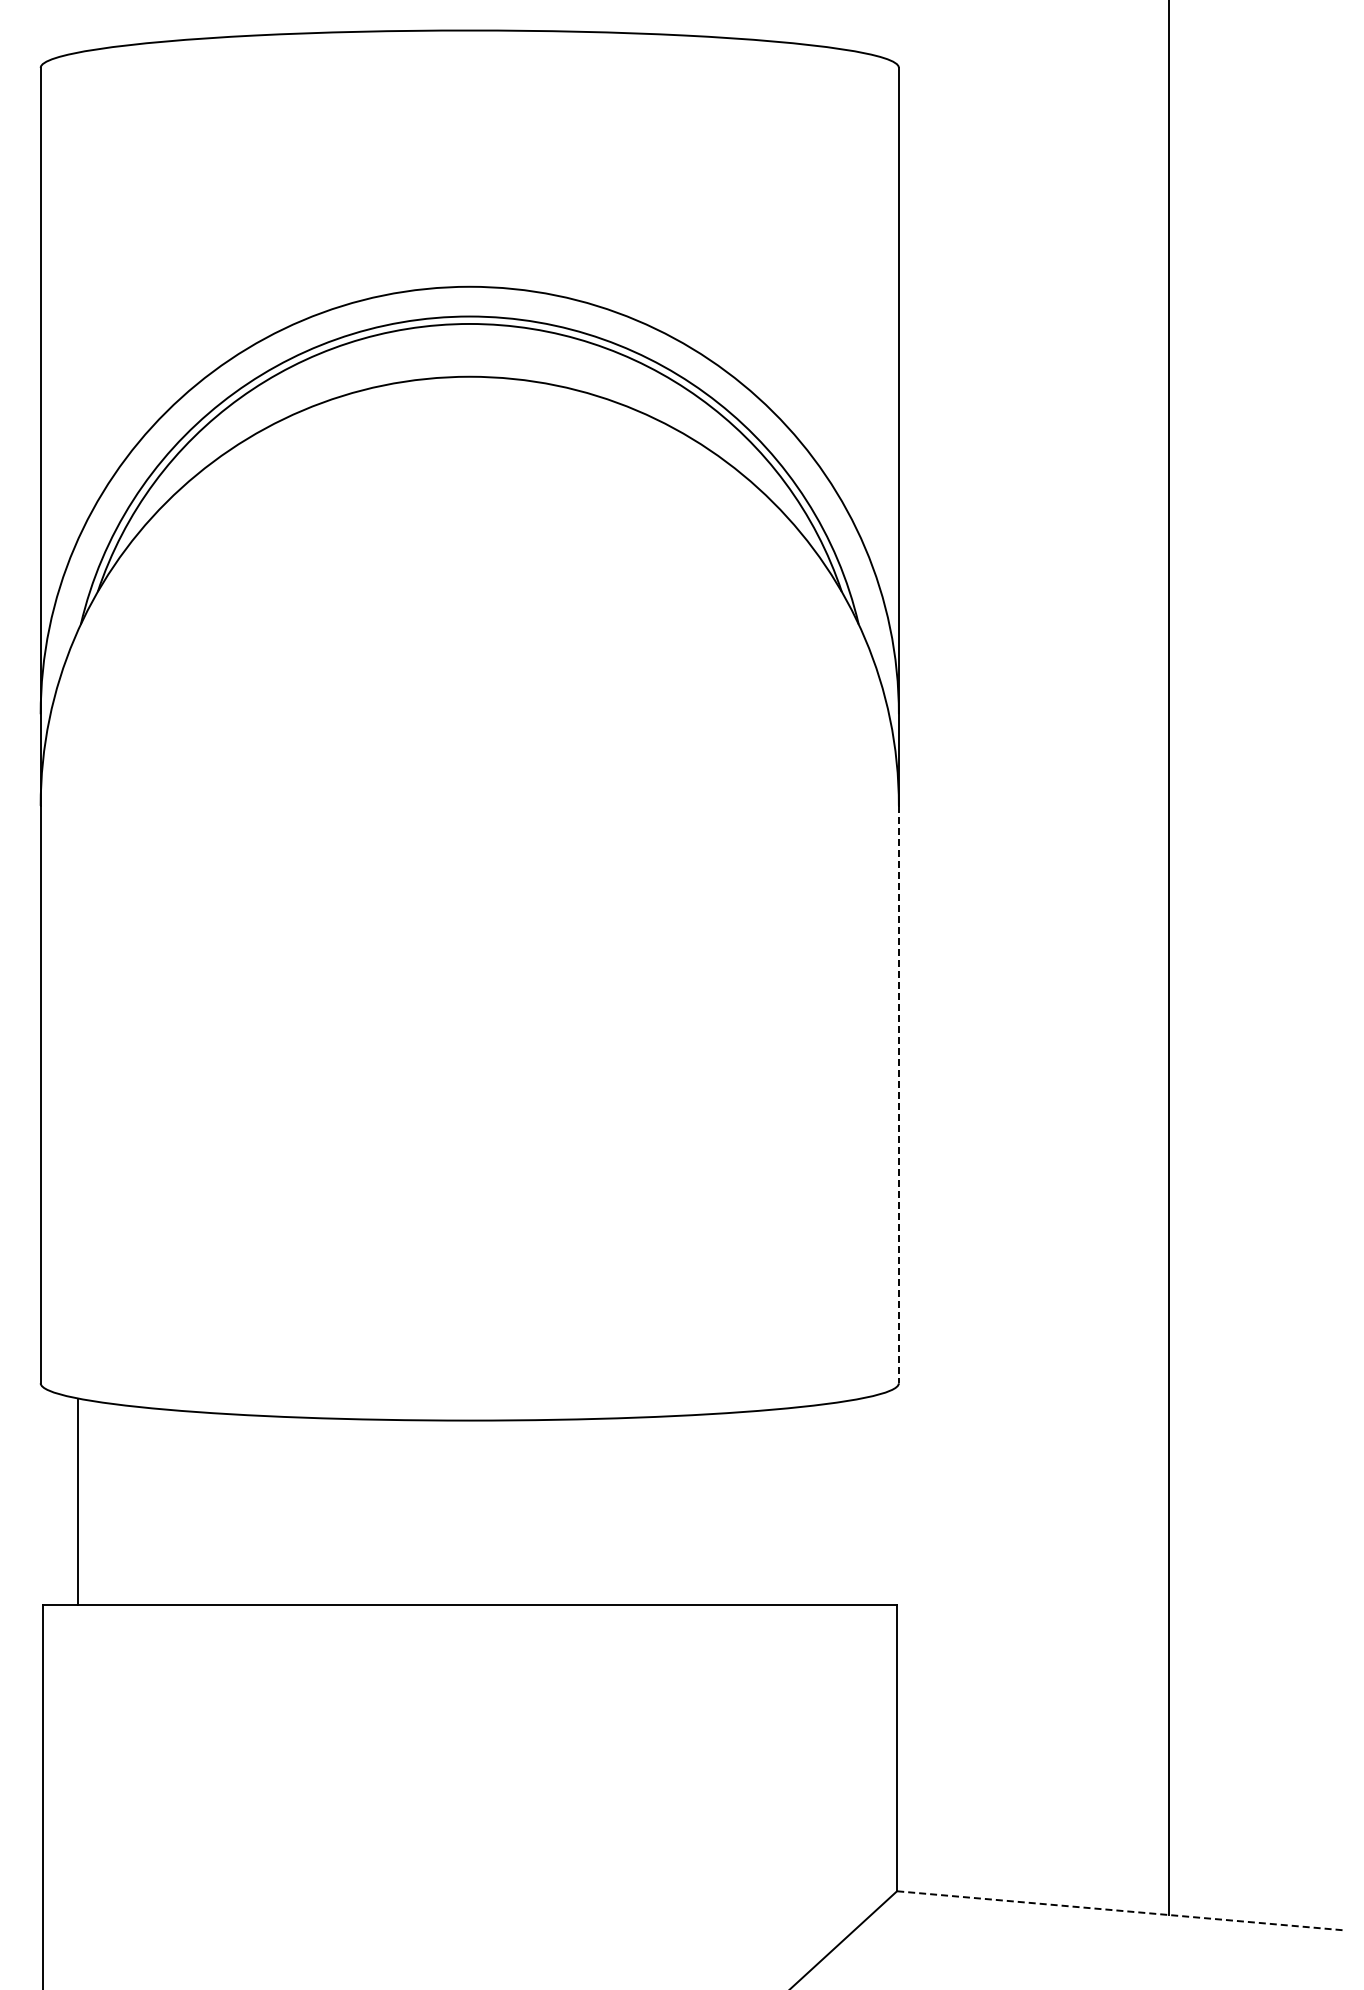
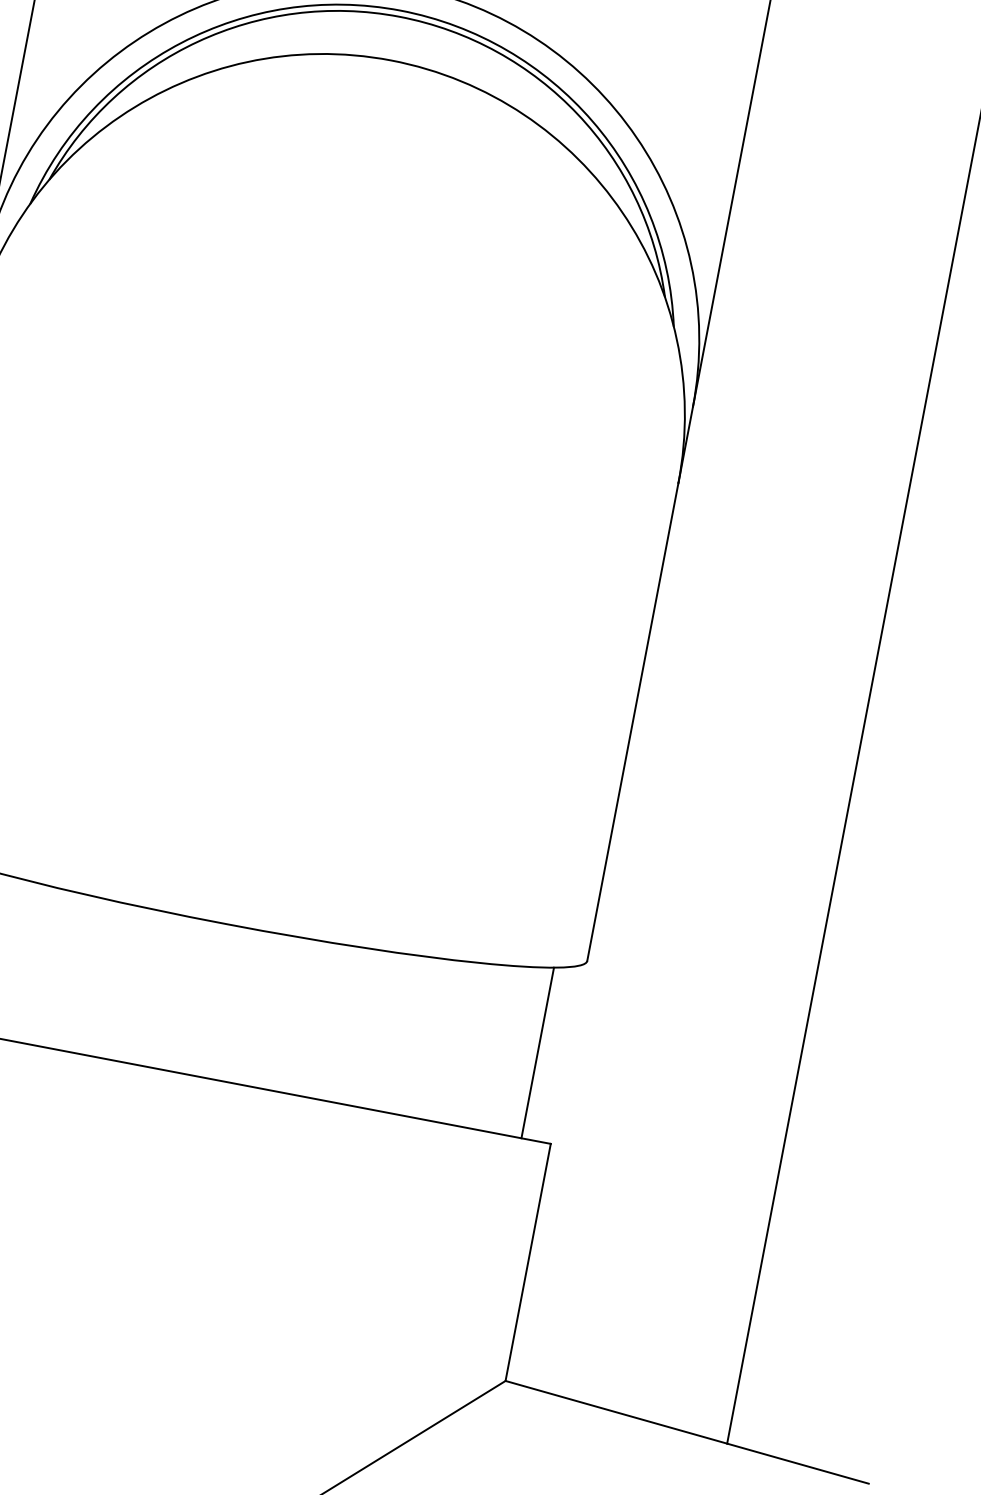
line: (898, 1094) -> (632, 721), dashed -> solid
line: (861, 1501) -> (537, 1052), added
line: (1120, 1910) -> (687, 1432), dashed -> solid

